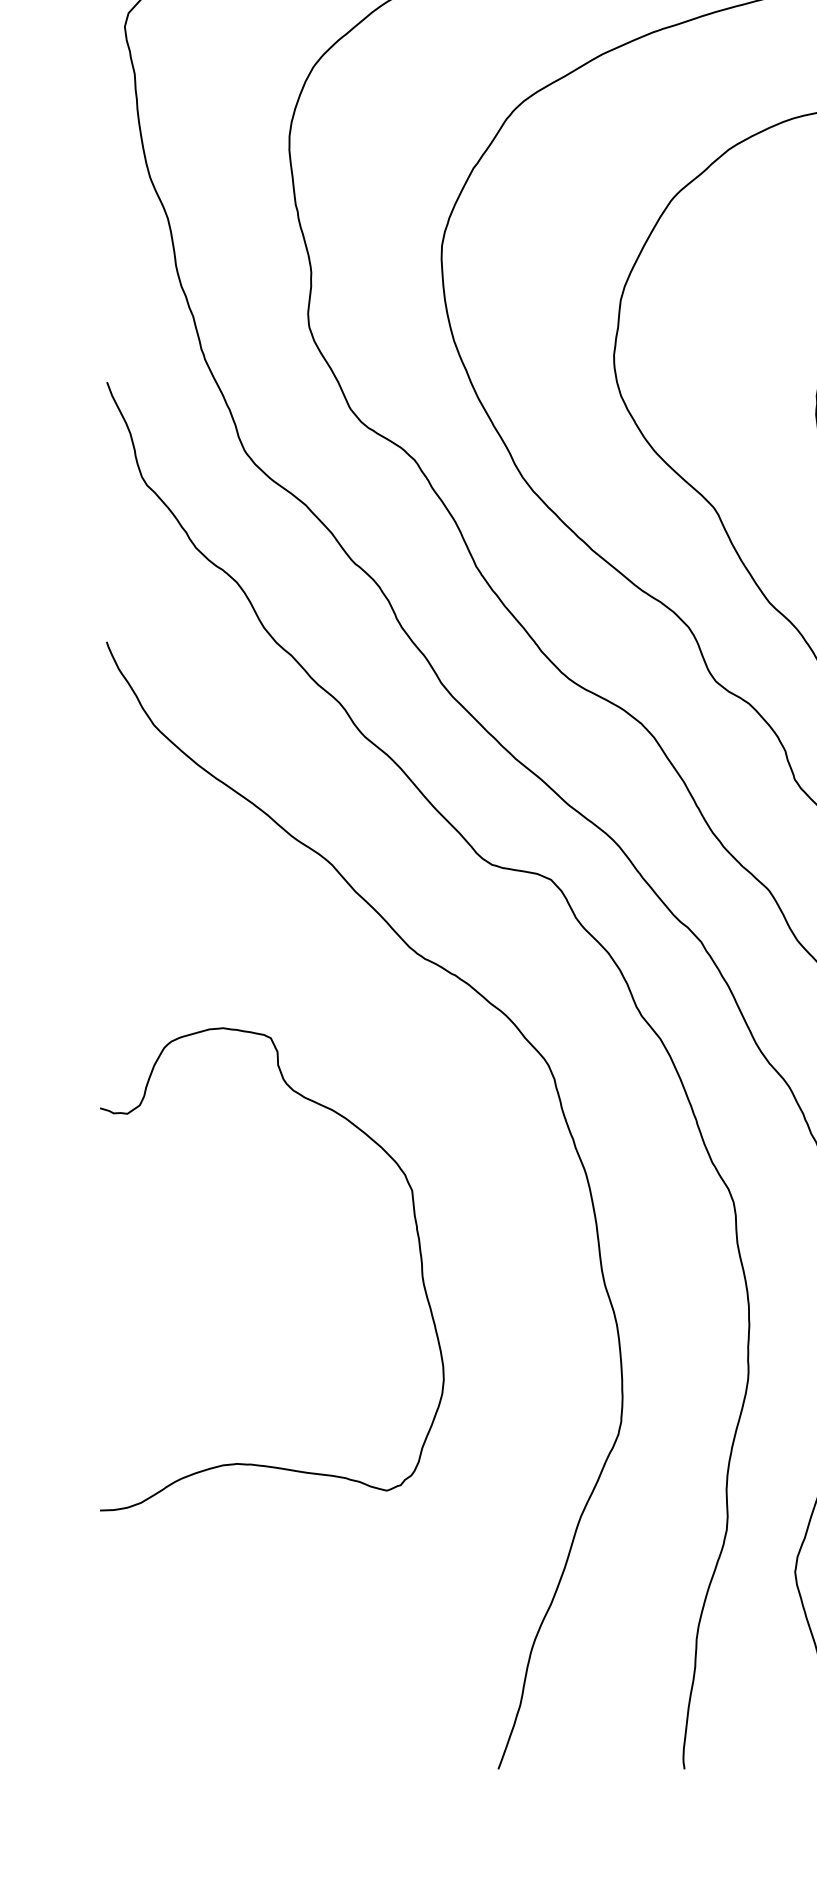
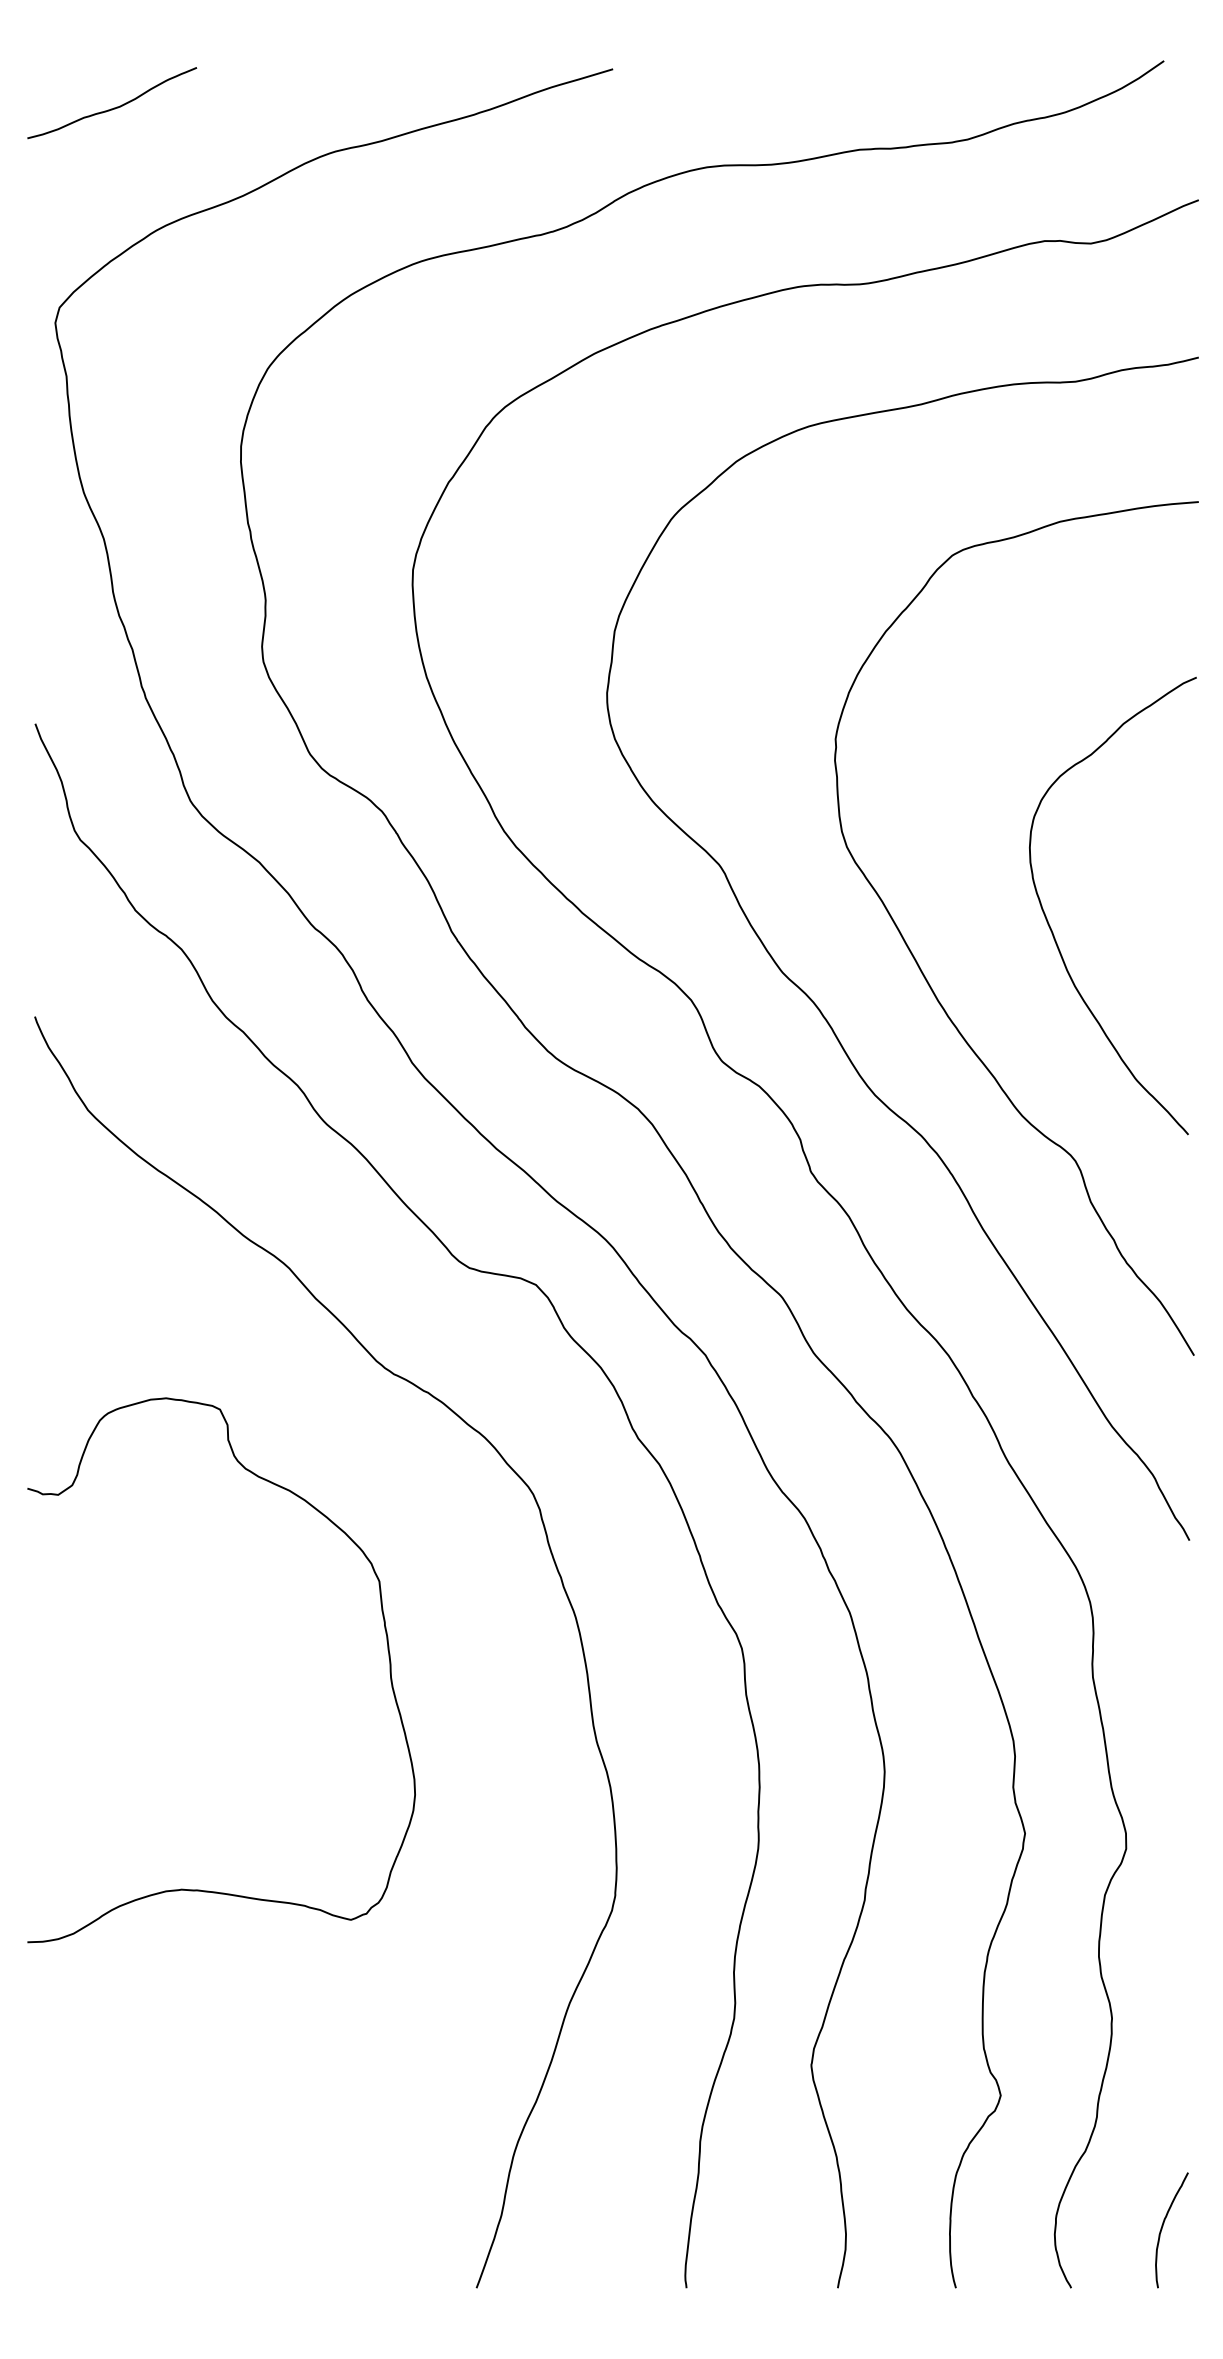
curve: (419, 1251) -> (387, 1650), moved

